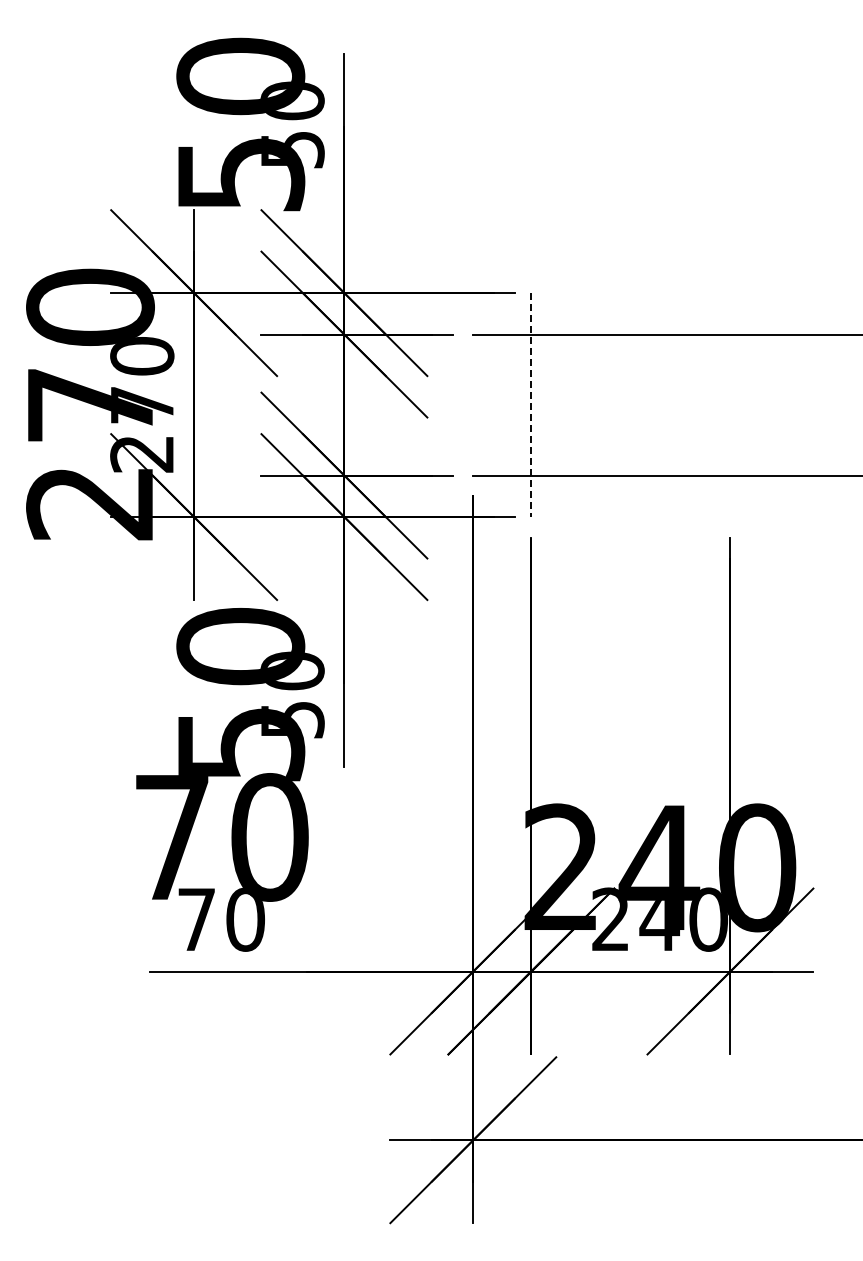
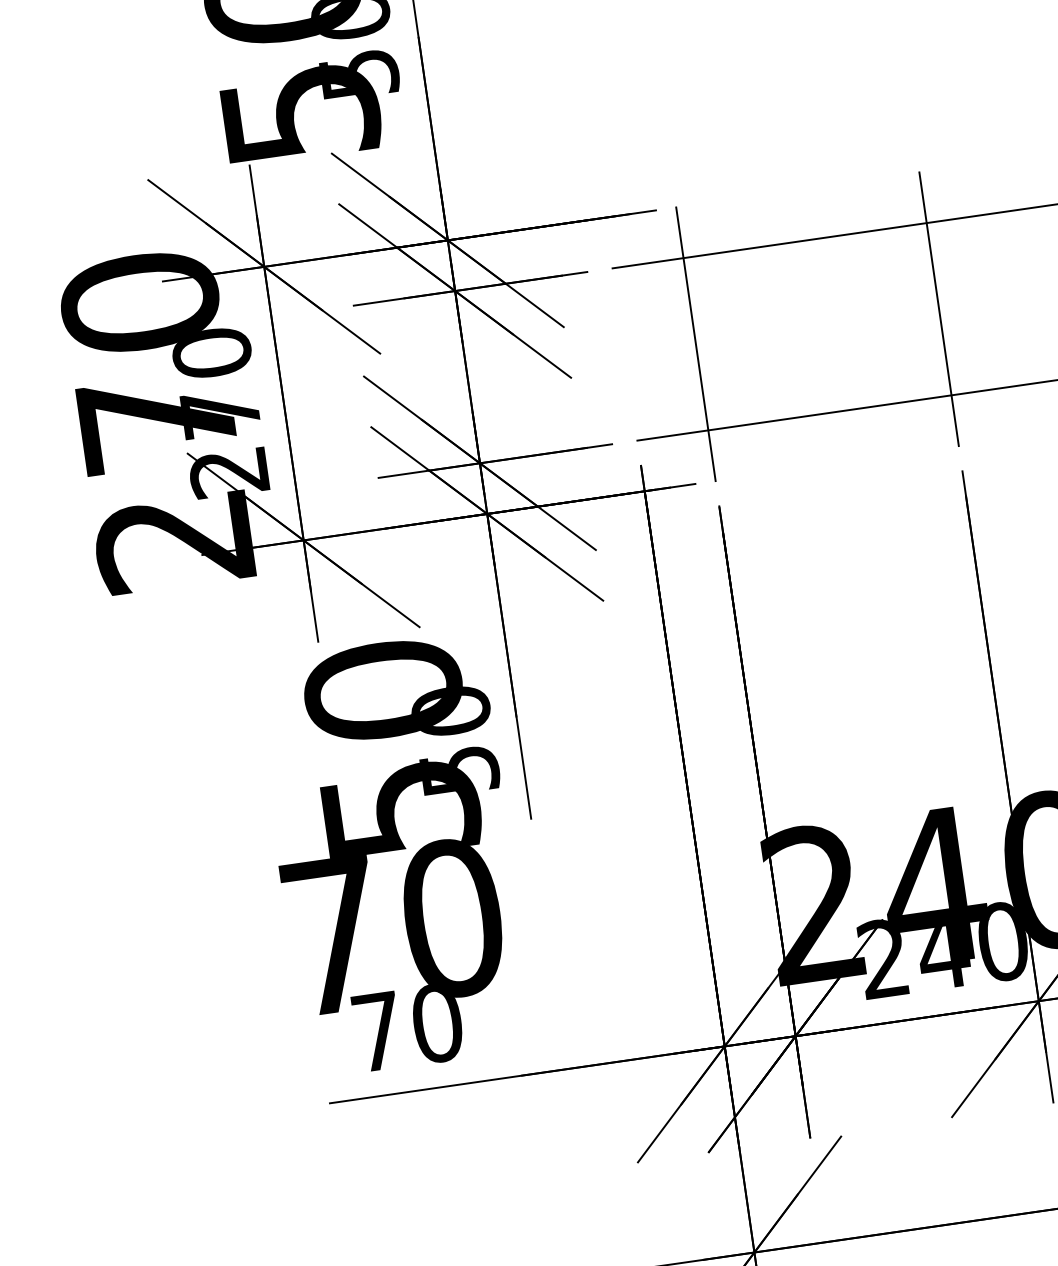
line: (531, 405) -> (696, 344), dashed -> solid
line: (730, 405) -> (939, 309), added

